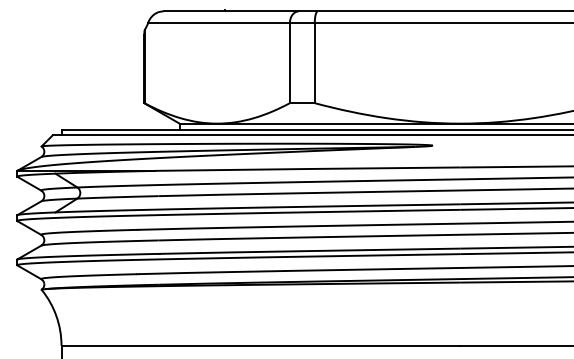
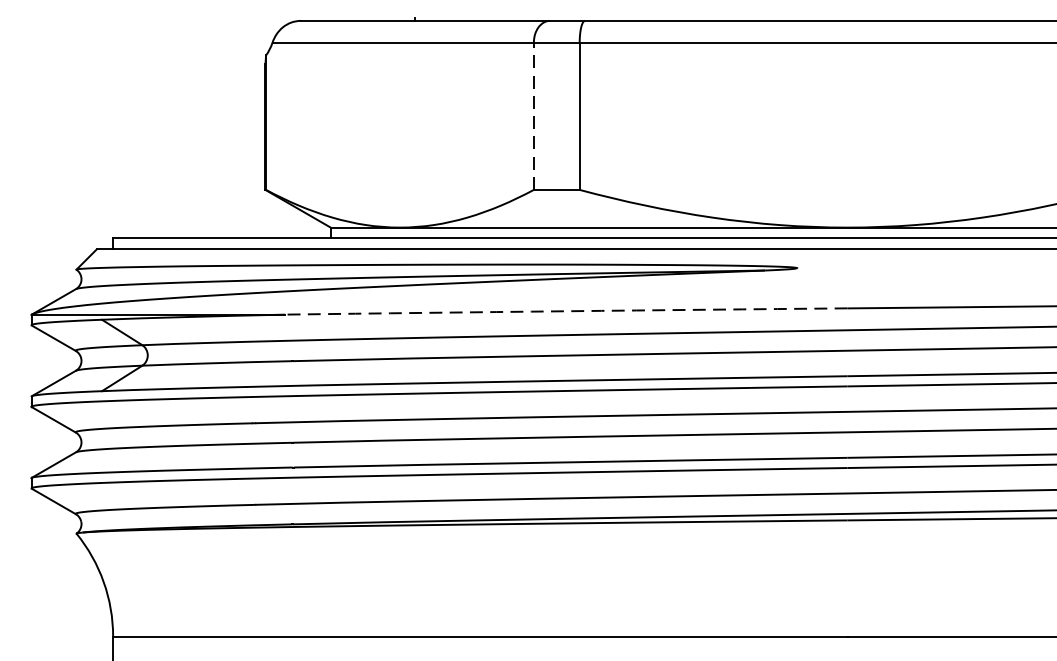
line: (289, 63) -> (533, 116), solid -> dashed
arc: (307, 169) -> (566, 312), solid -> dashed

